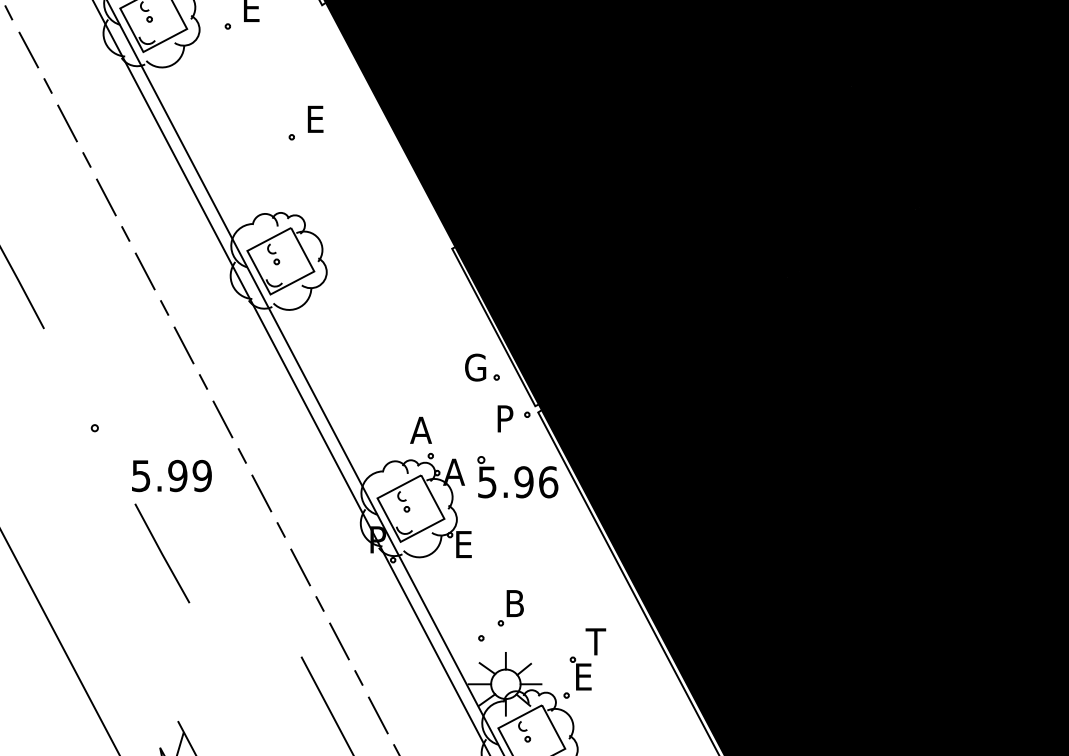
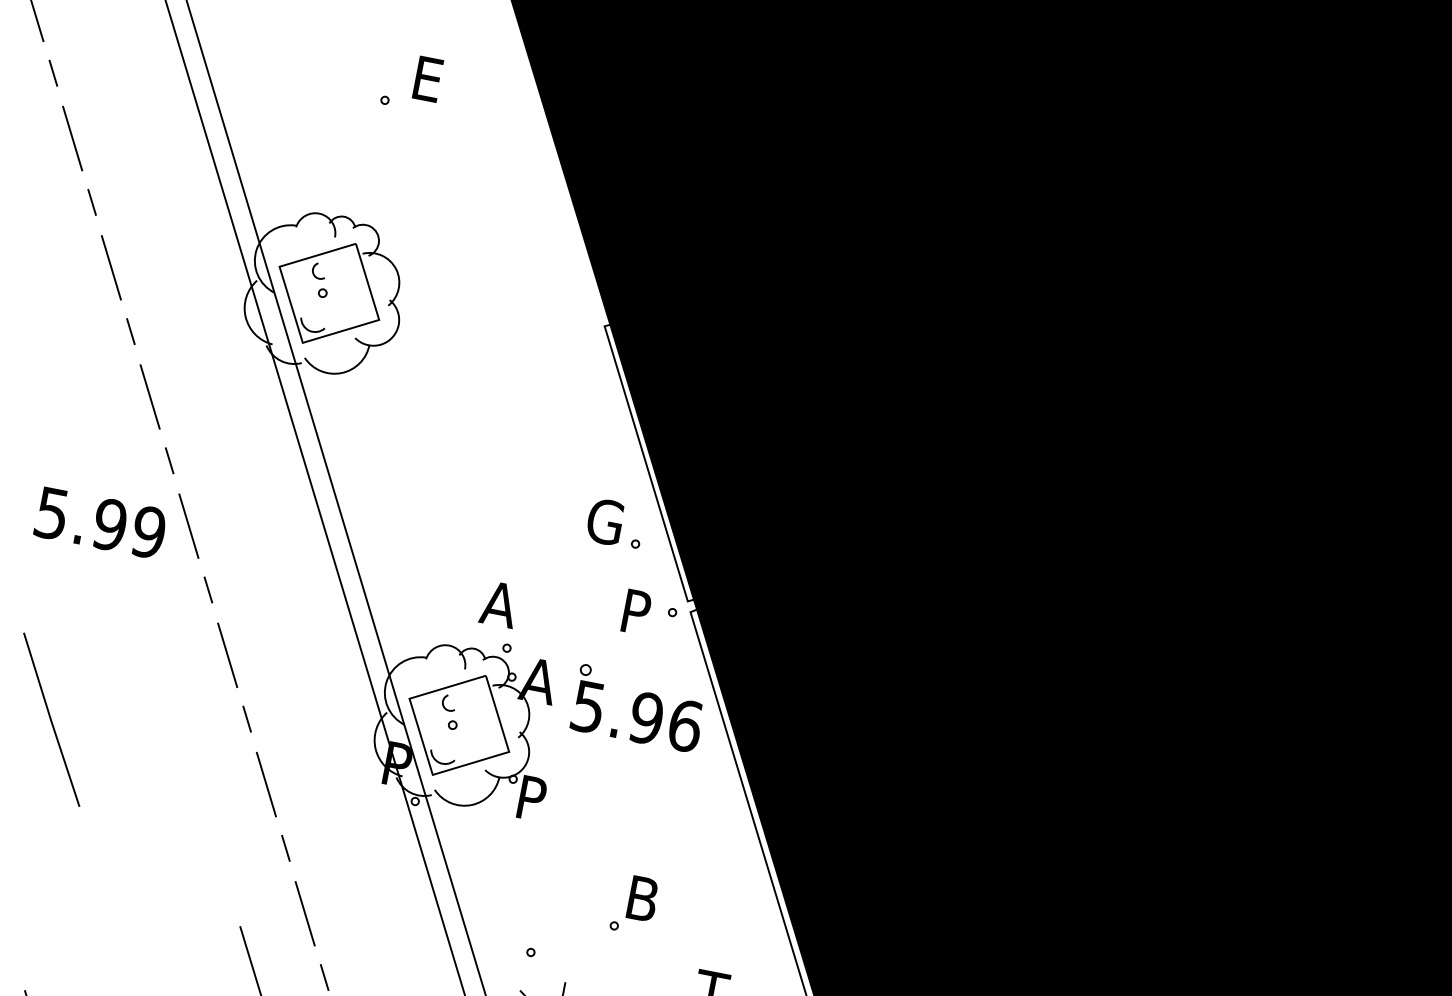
text: (171, 475) -> (100, 522), moved
text: (465, 544) -> (534, 798), E -> P
part: (510, 608) -> (633, 905), moved

